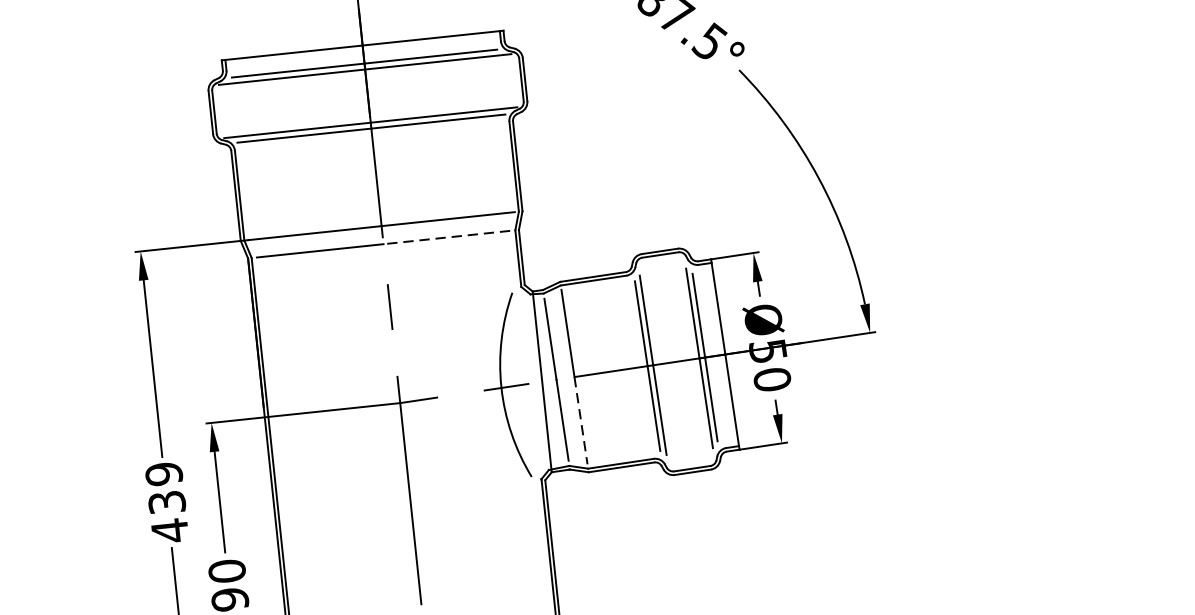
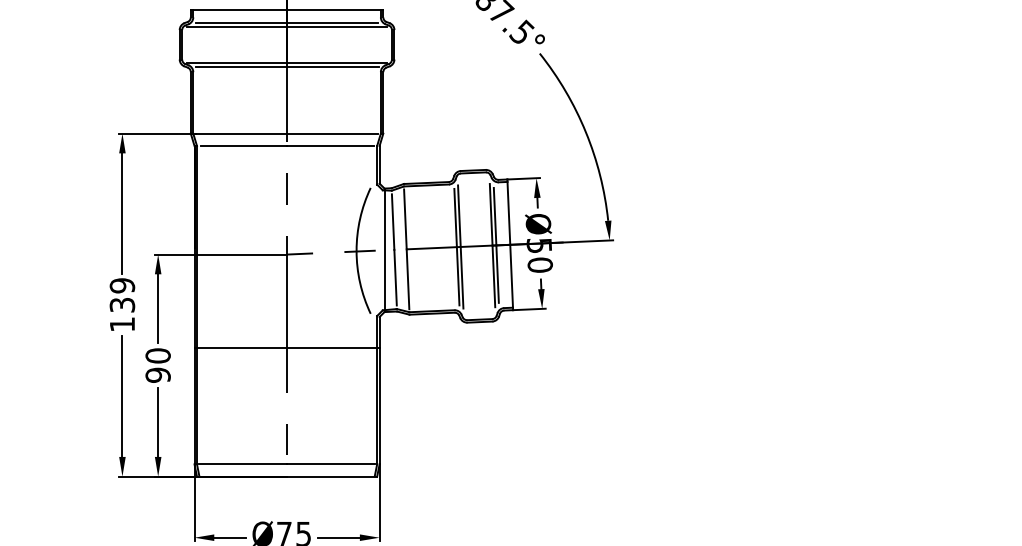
line: (445, 236) -> (329, 145), dashed -> solid
line: (581, 420) -> (408, 279), dashed -> solid
text: (170, 530) -> (122, 324), 439 -> 139
line: (413, 540) -> (286, 348), added

